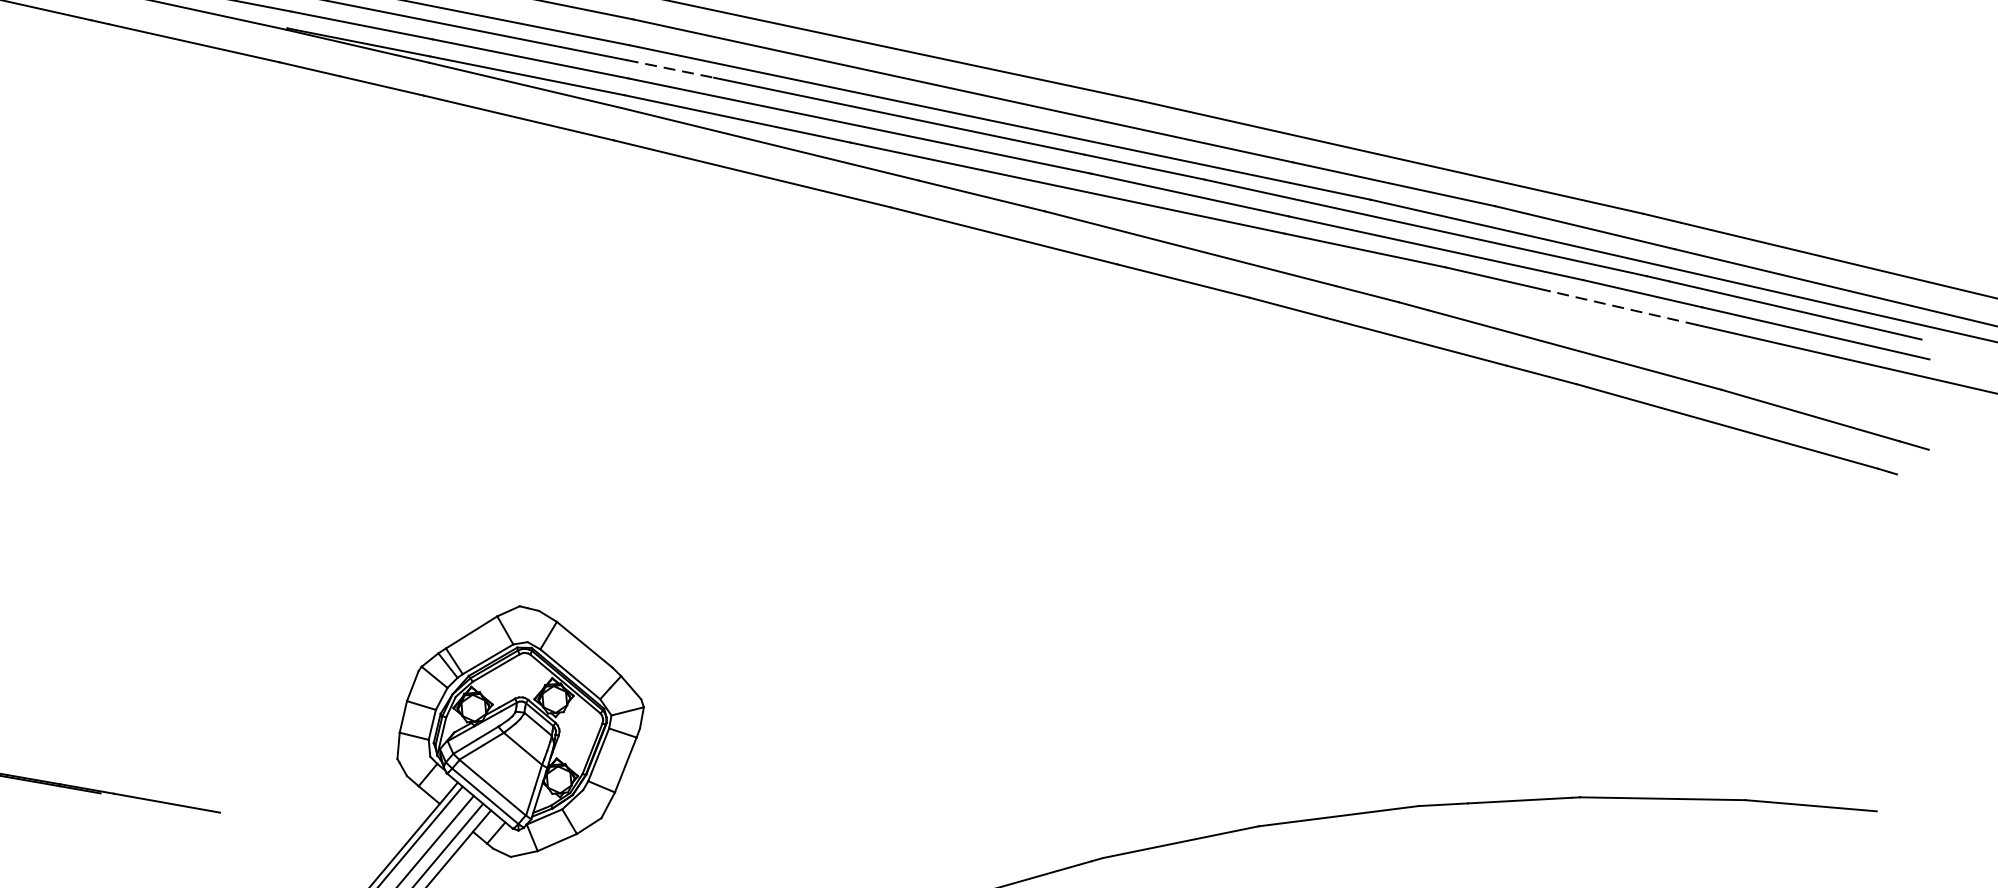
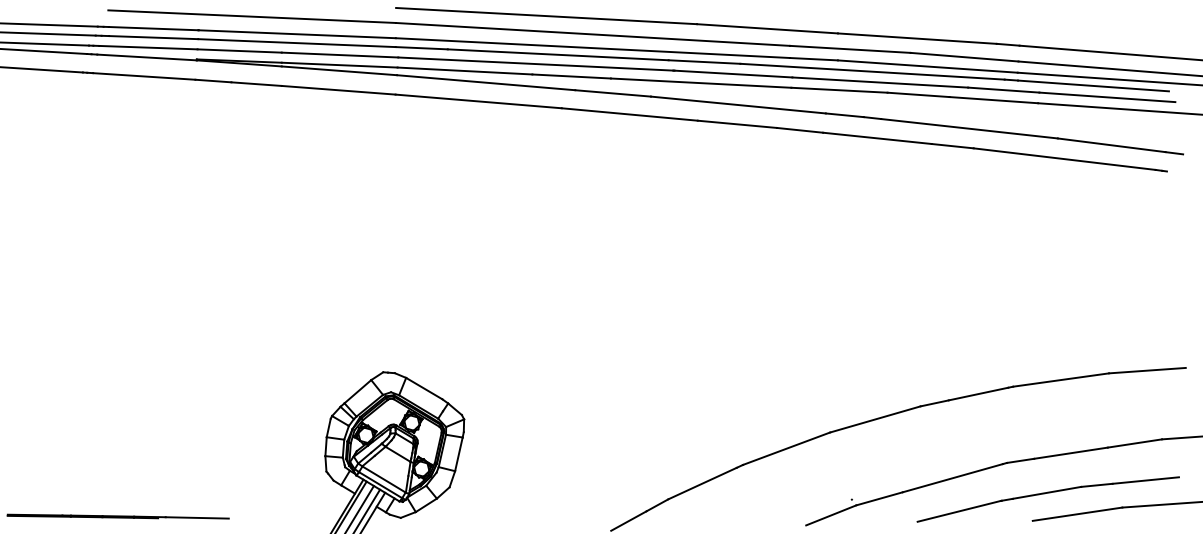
line: (671, 69) -> (422, 48), dashed -> solid
line: (1622, 308) -> (993, 100), dashed -> solid

